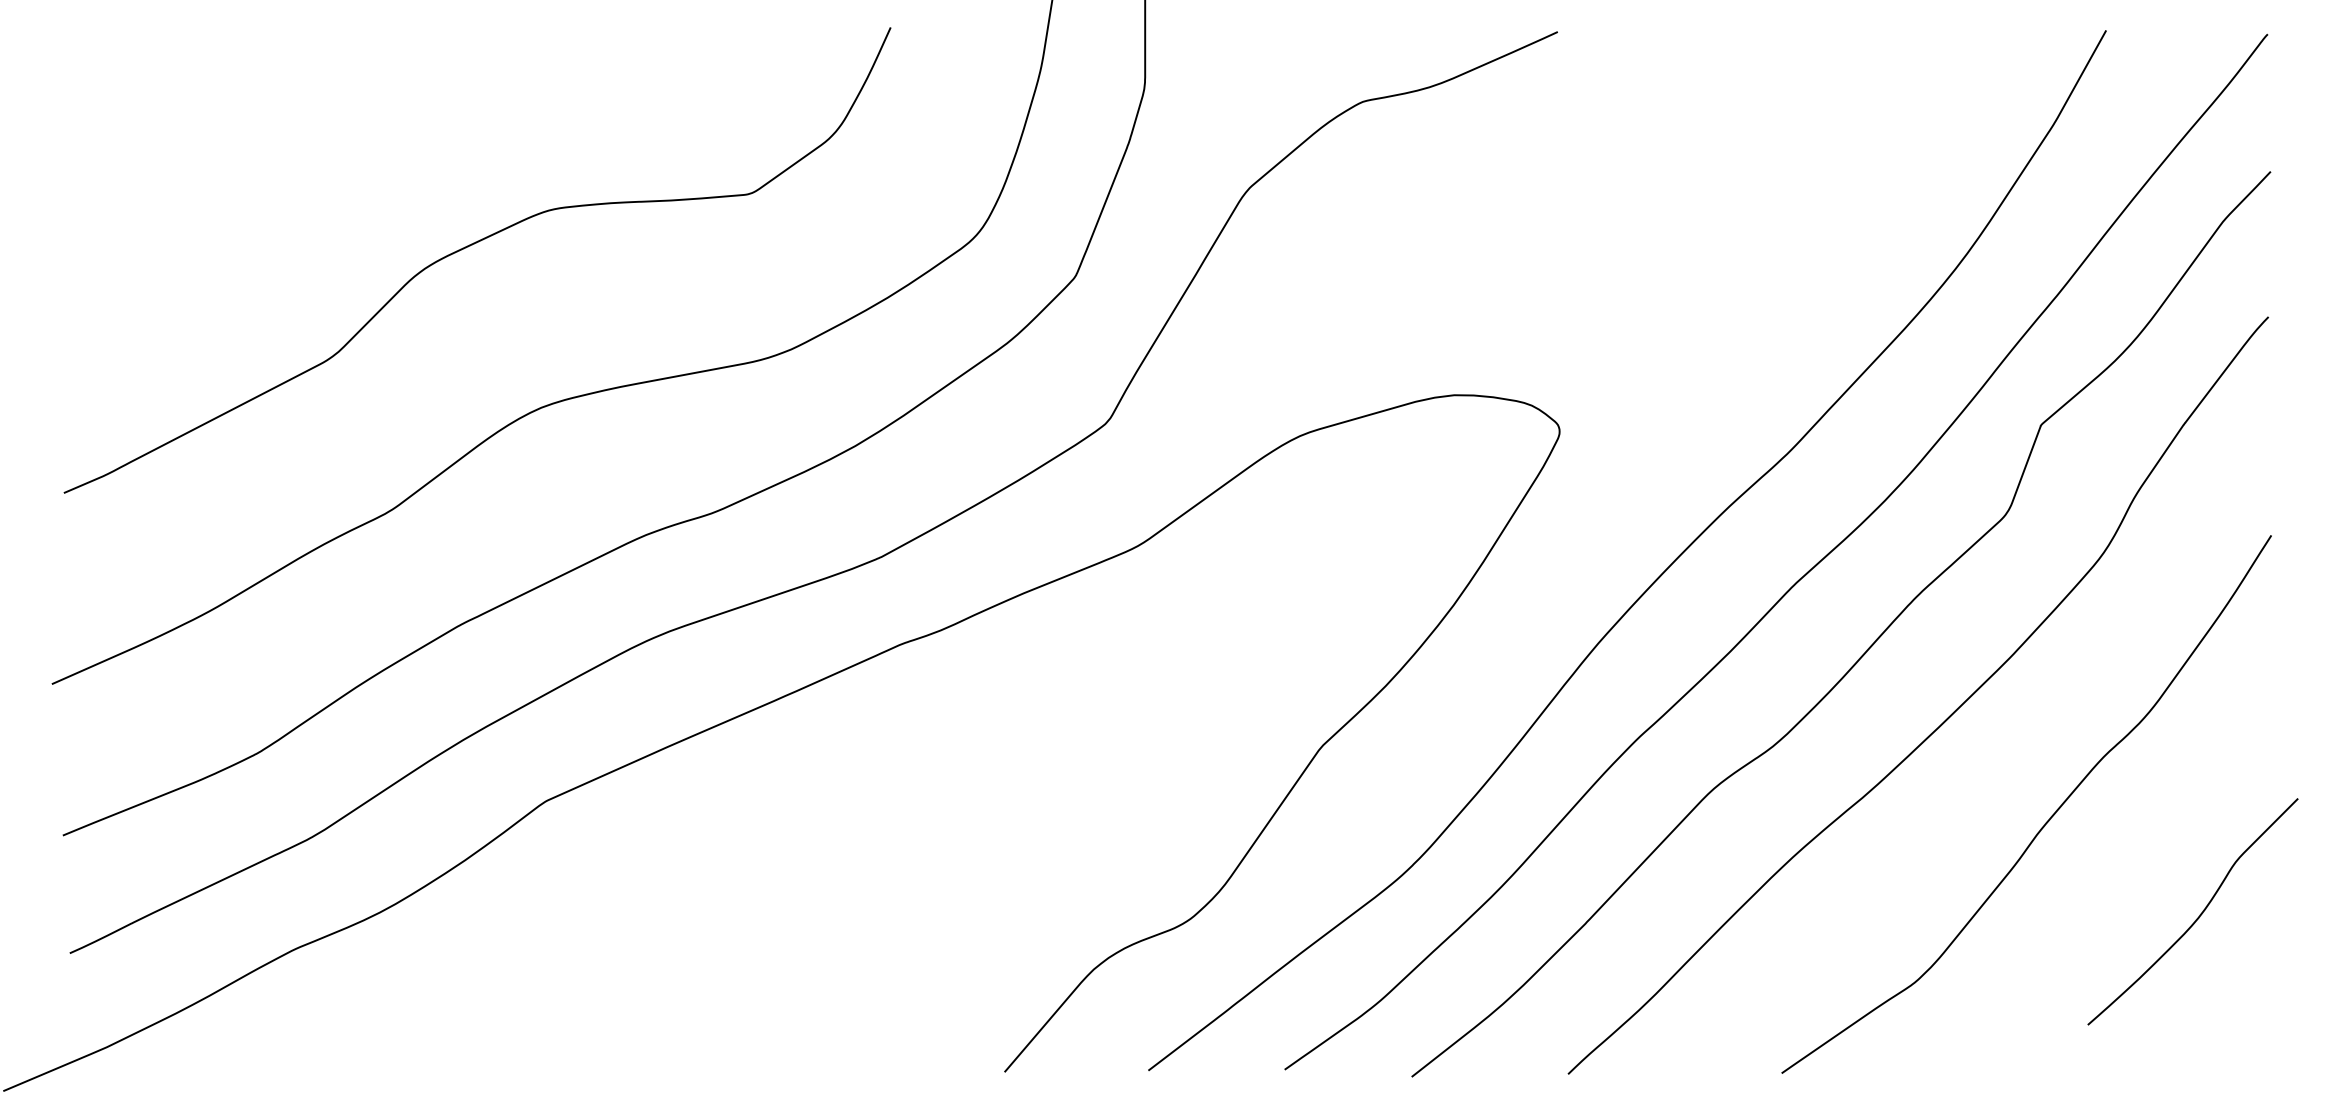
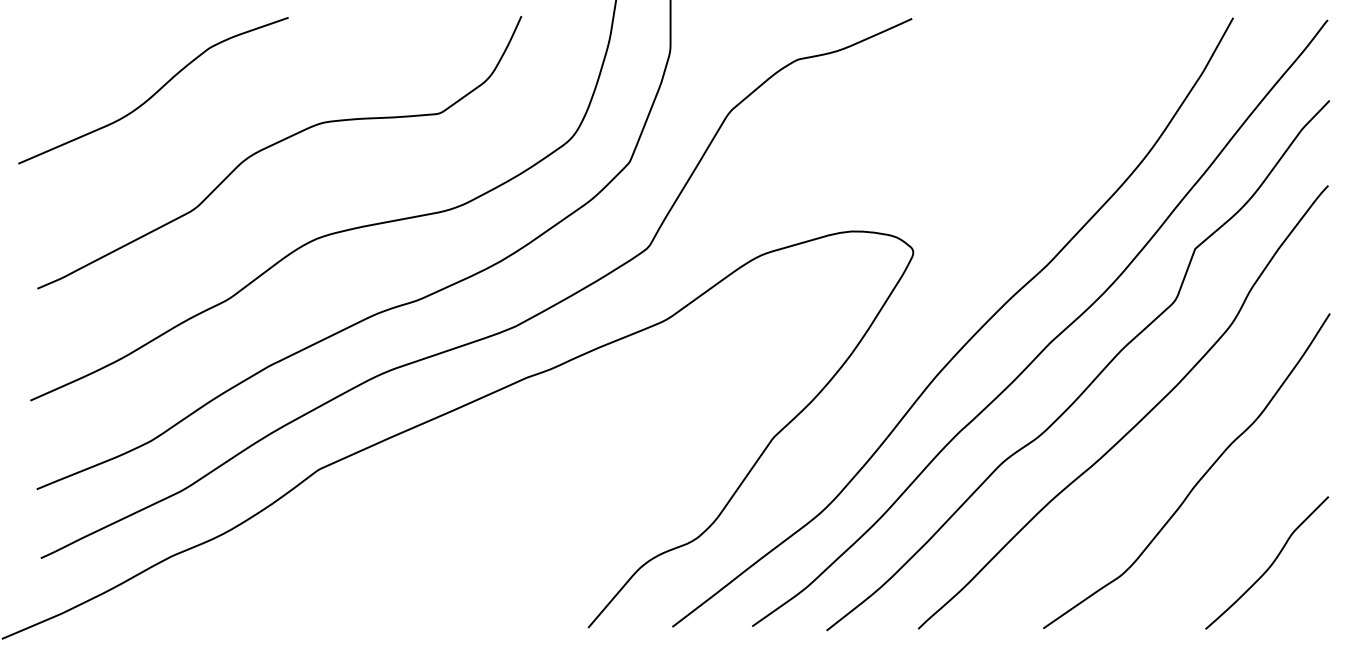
curve: (265, 157) -> (155, 92), added
curve: (2198, 914) -> (1270, 564), moved

